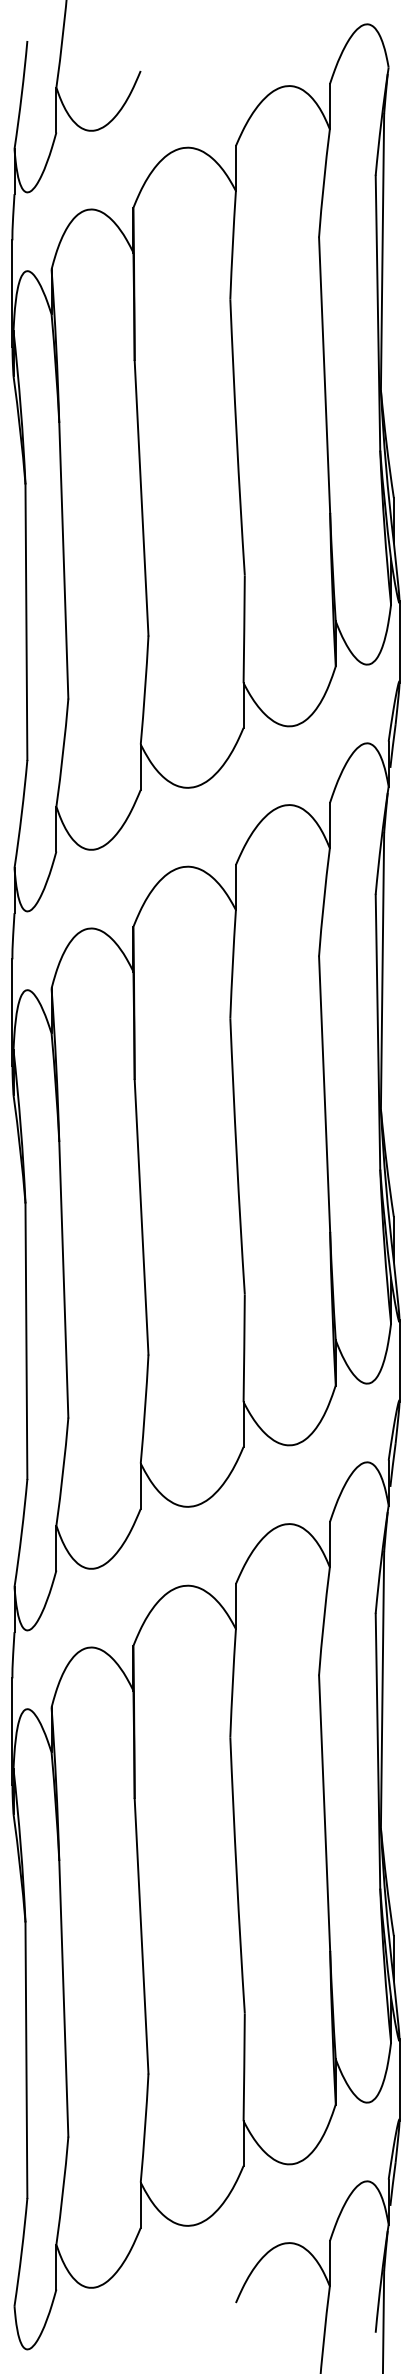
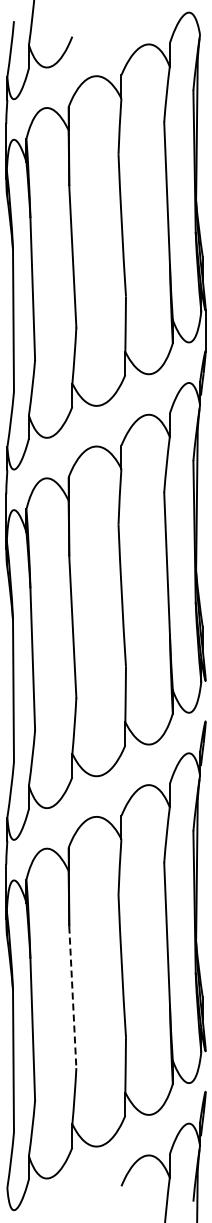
line: (399, 1361) -> (205, 701), removed
line: (140, 1936) -> (72, 997), solid -> dashed
line: (399, 2080) -> (205, 1071), removed

